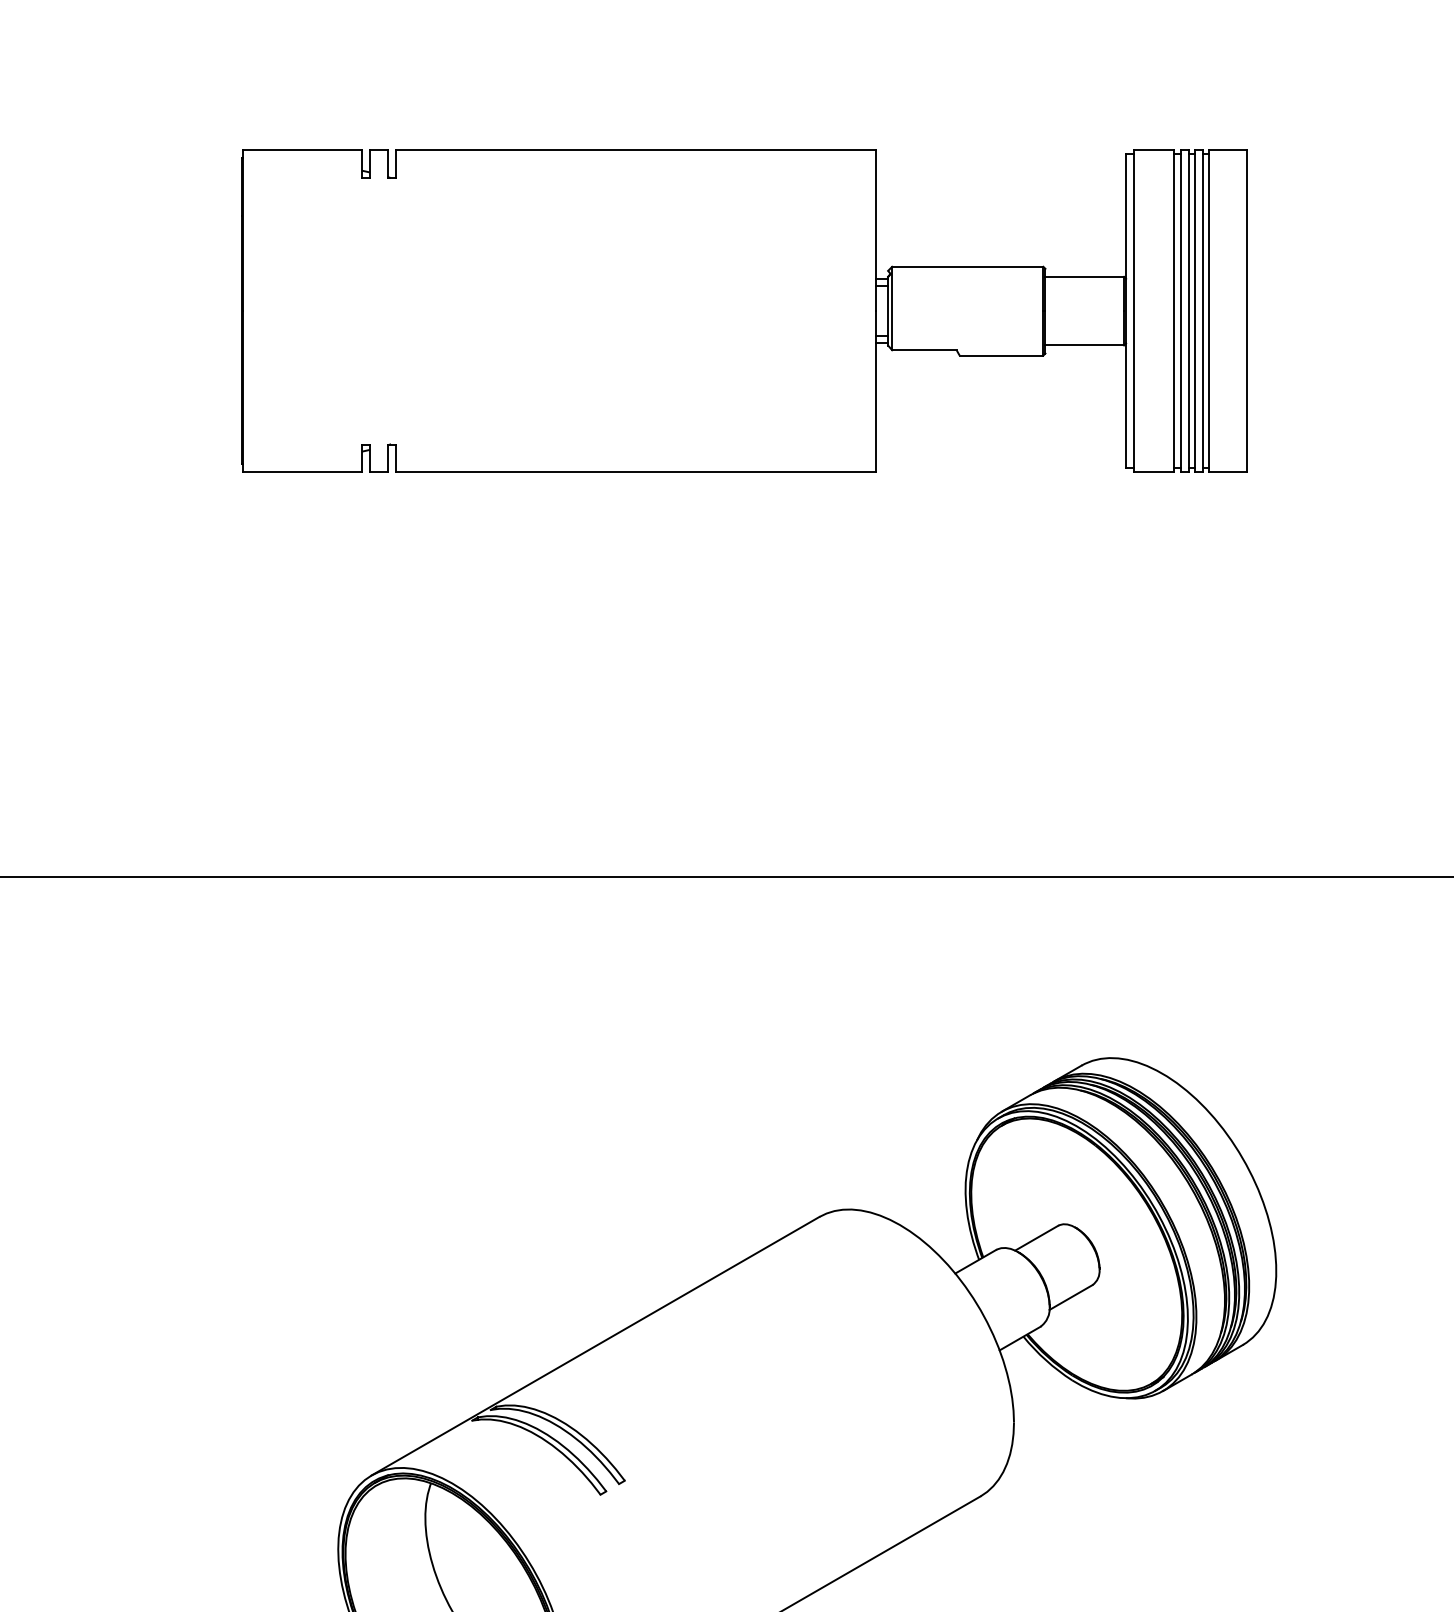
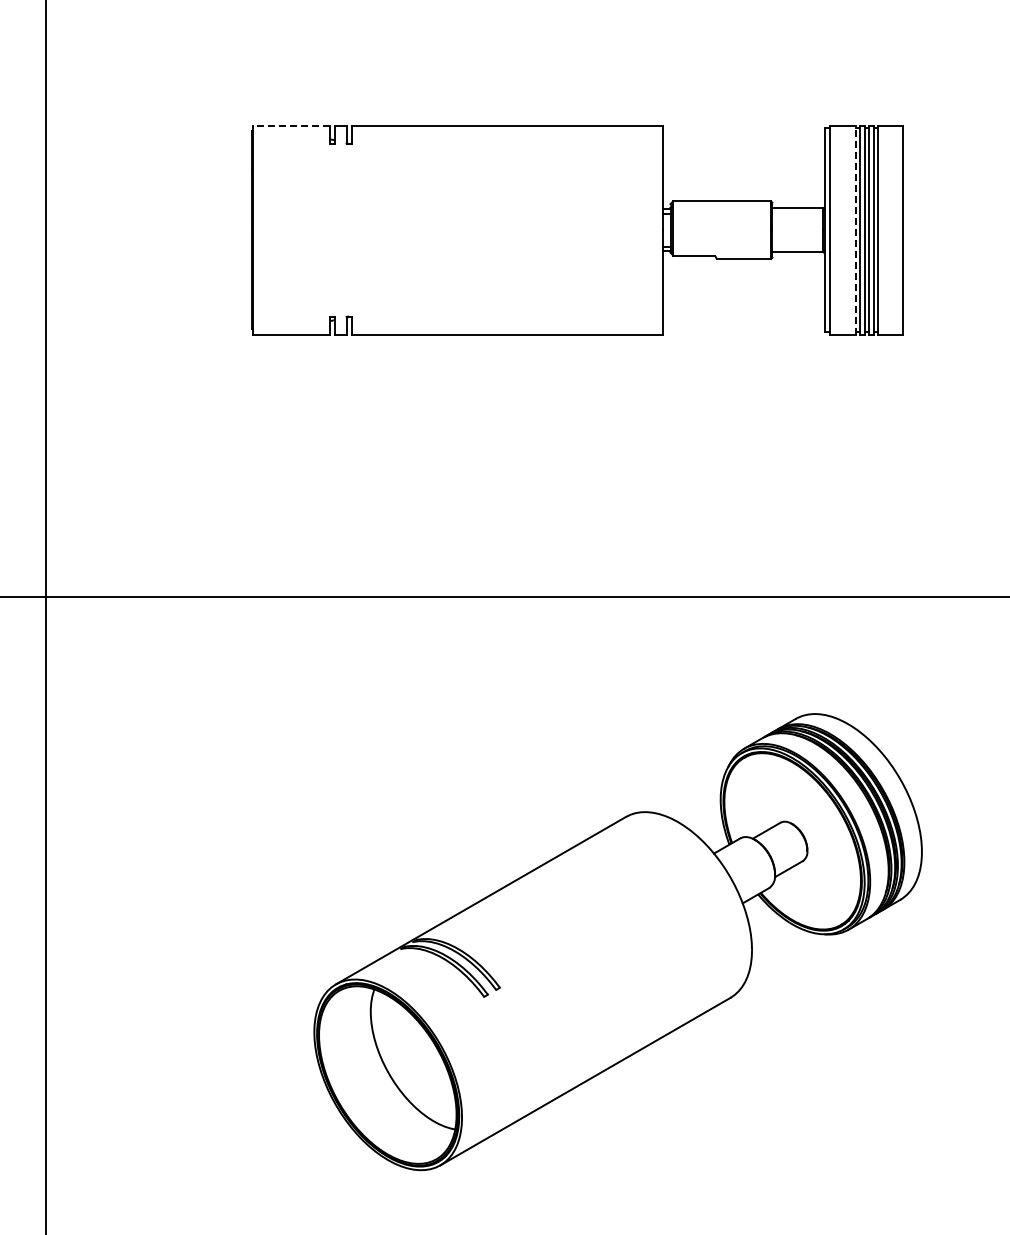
line: (303, 149) -> (291, 125), solid -> dashed
line: (1173, 310) -> (855, 229), solid -> dashed

